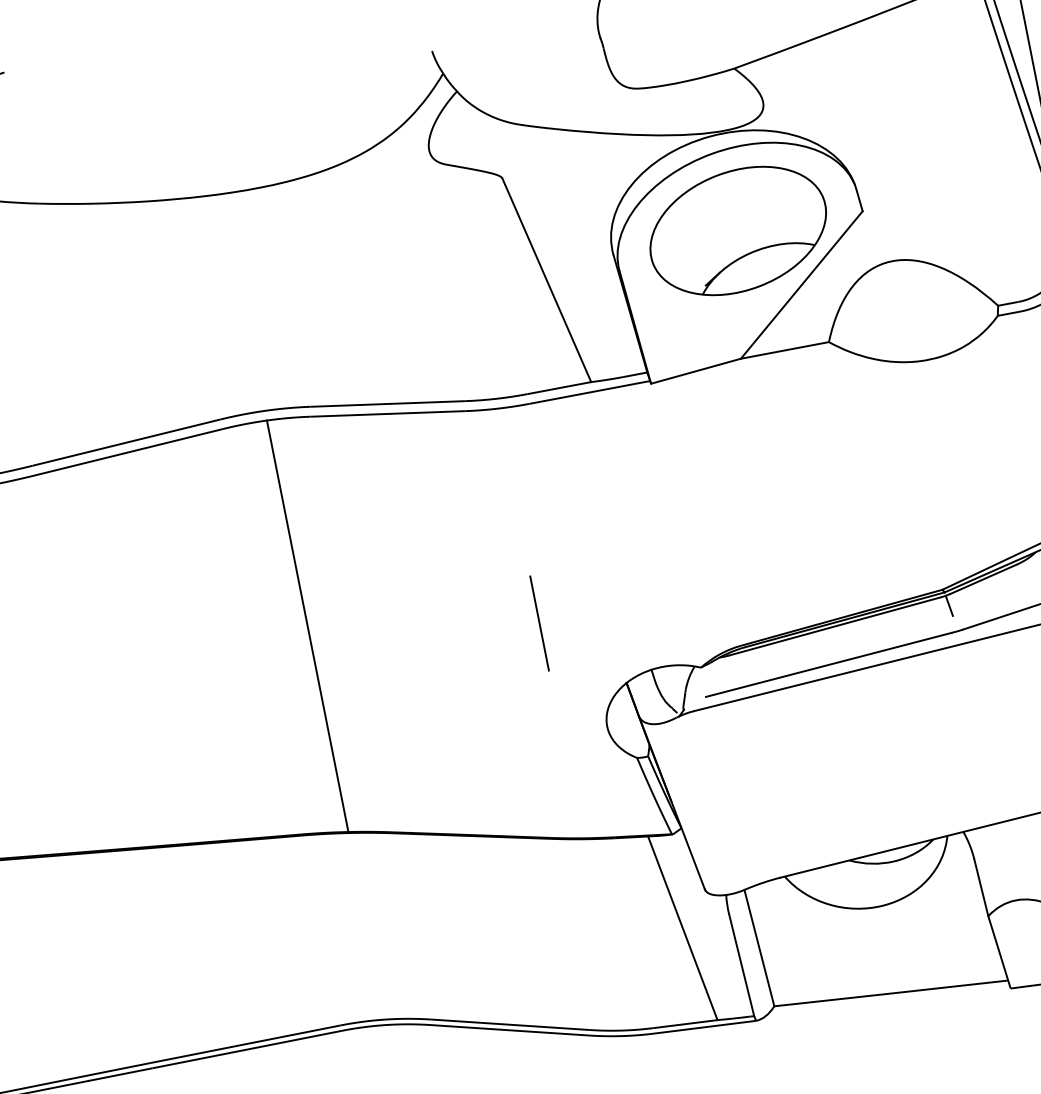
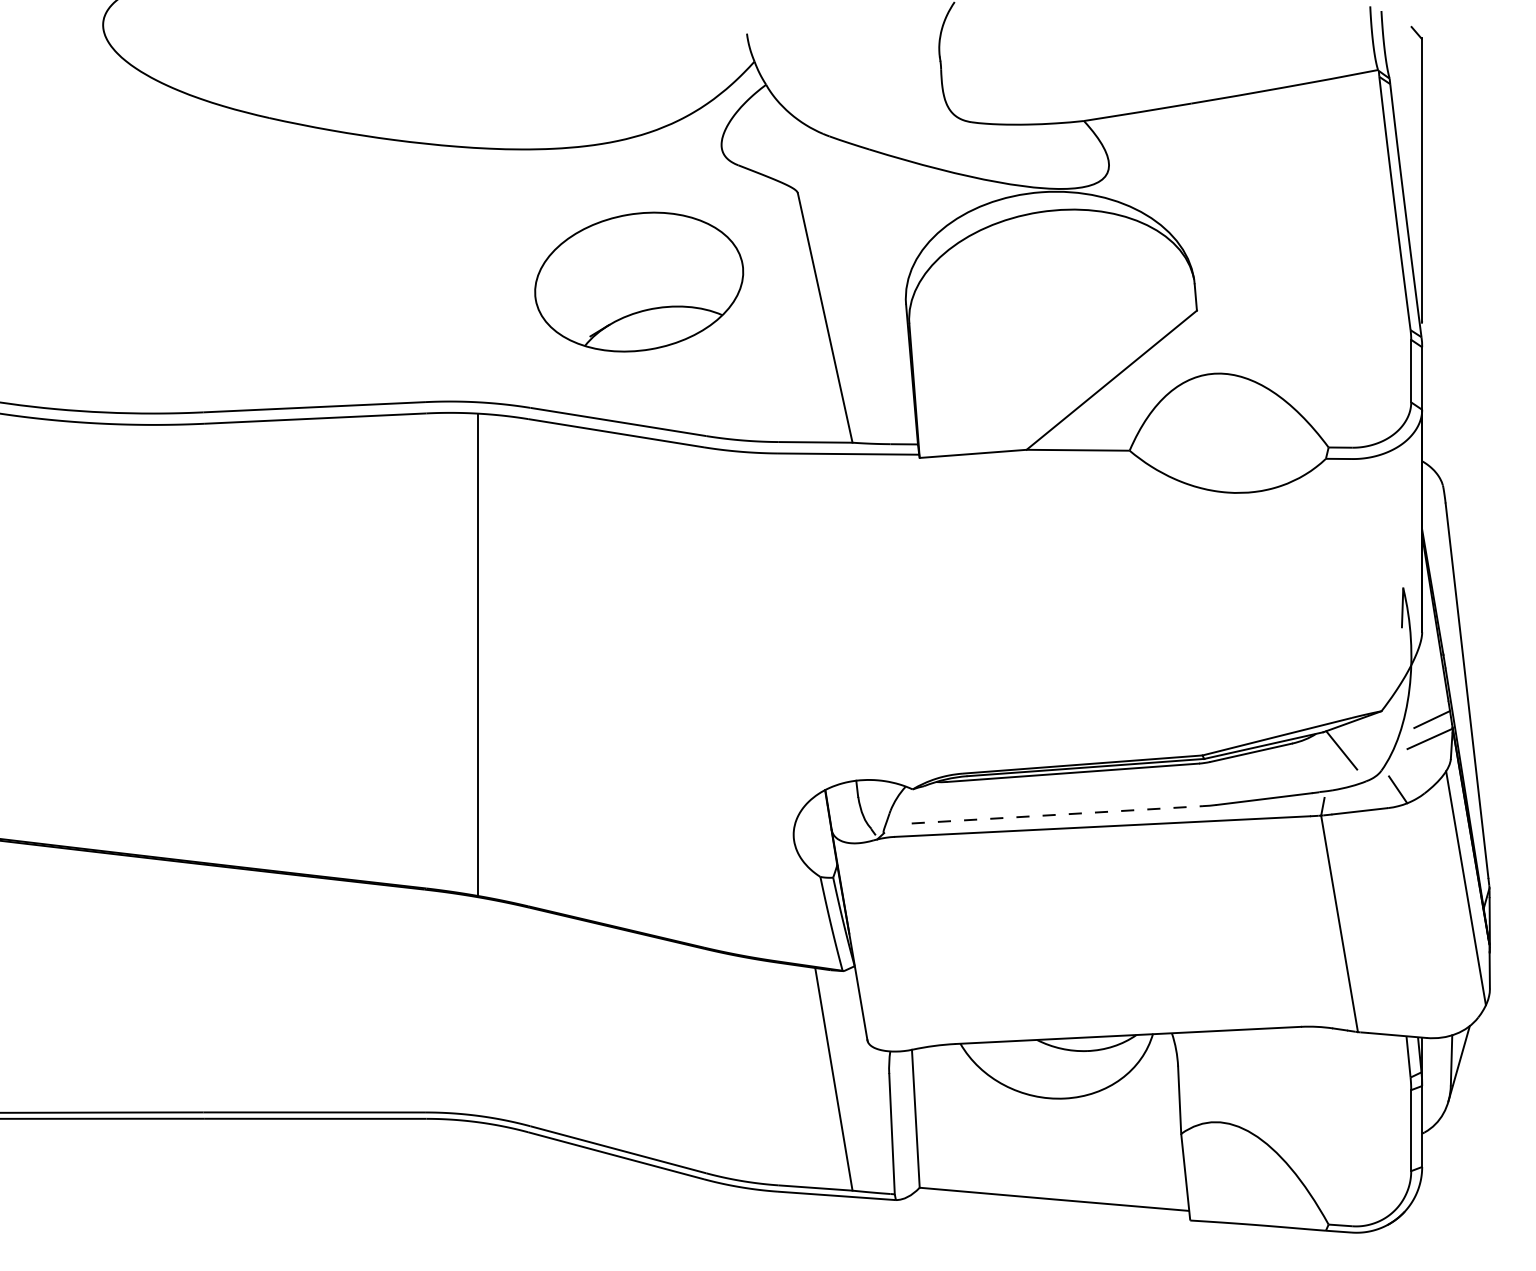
part: (738, 230) -> (639, 281), moved
line: (949, 606) -> (1206, 775), removed
line: (538, 623) -> (739, 703), removed
line: (828, 664) -> (1057, 814), solid -> dashed

